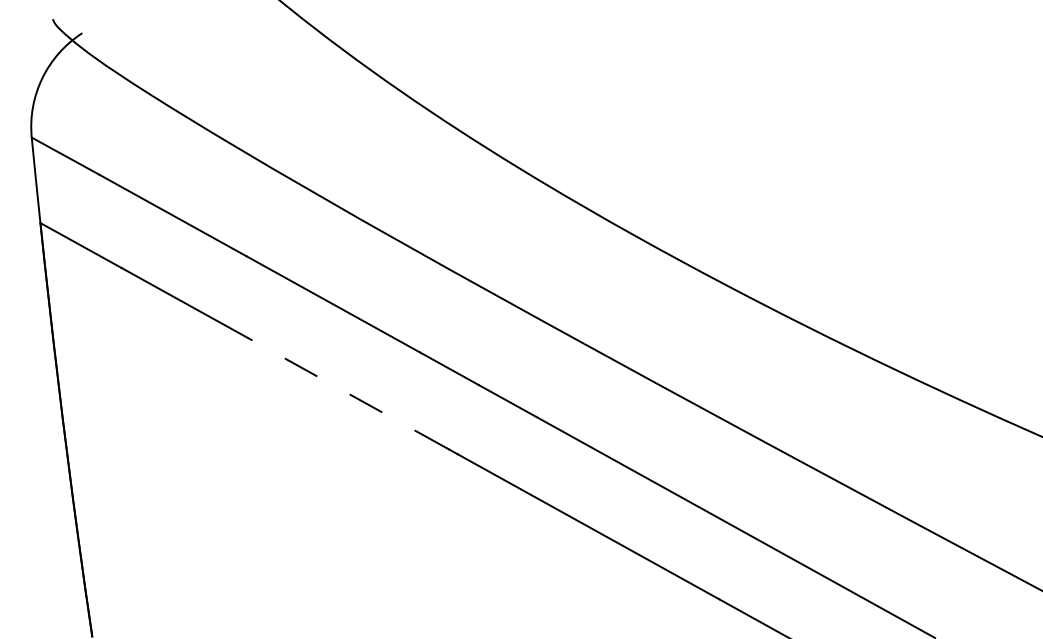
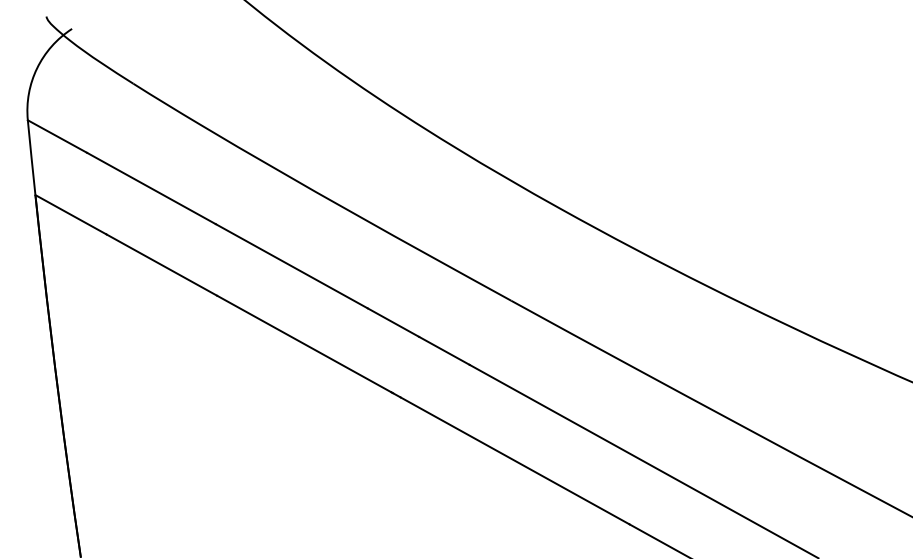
line: (347, 392) -> (304, 343), dashed -> solid

